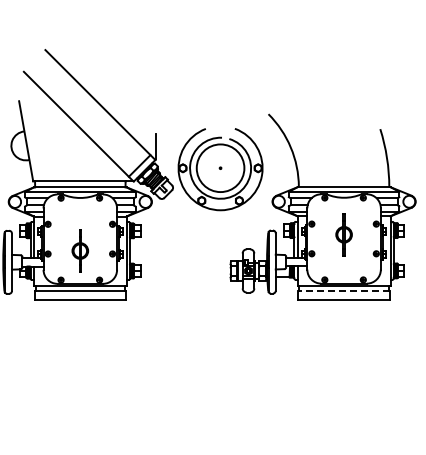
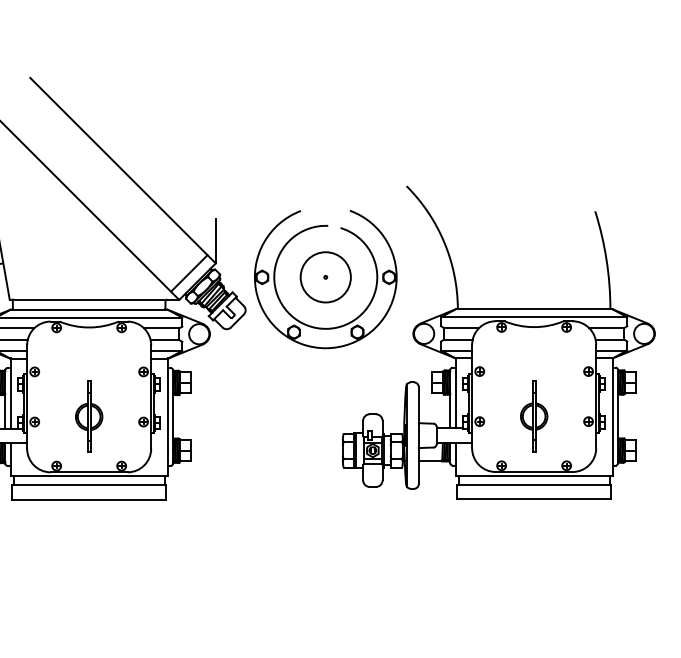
circle: (220, 168) -> (325, 277), size x0.62
part: (343, 234) -> (533, 416), moved
line: (344, 291) -> (534, 485), dashed -> solid

